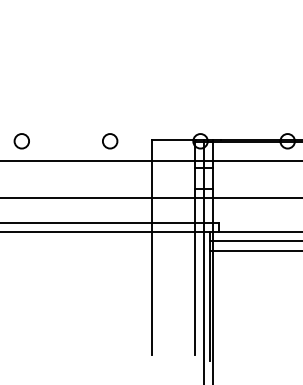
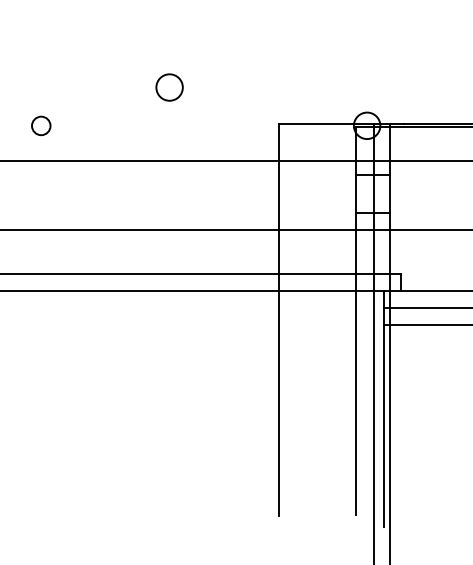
circle: (21, 141) -> (40, 126), size x0.7
circle: (110, 141) -> (170, 87), moved

